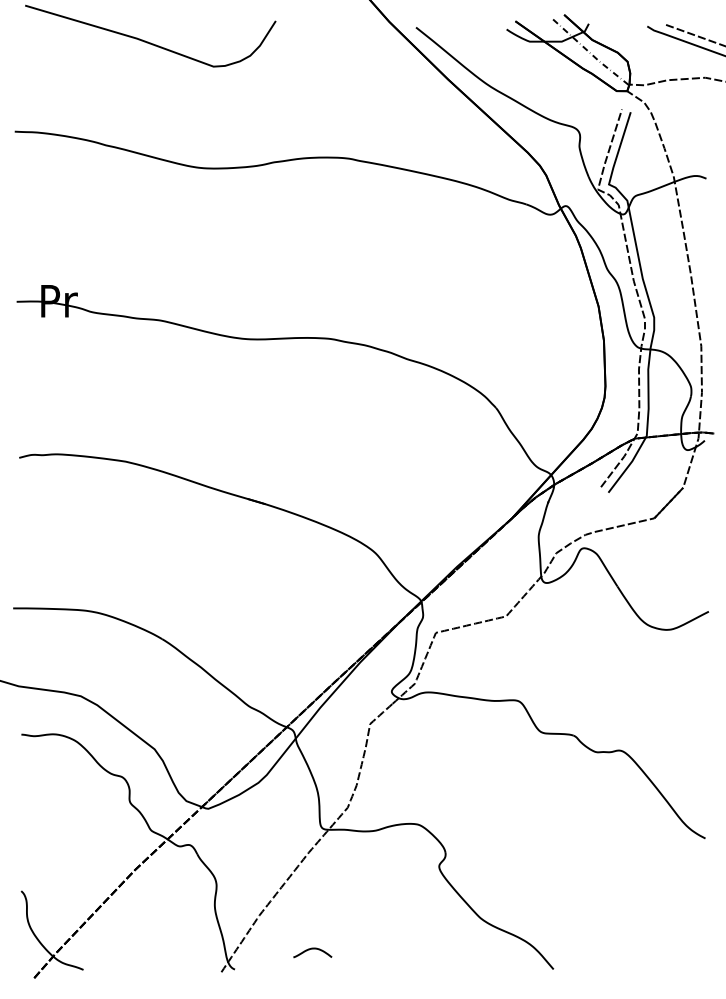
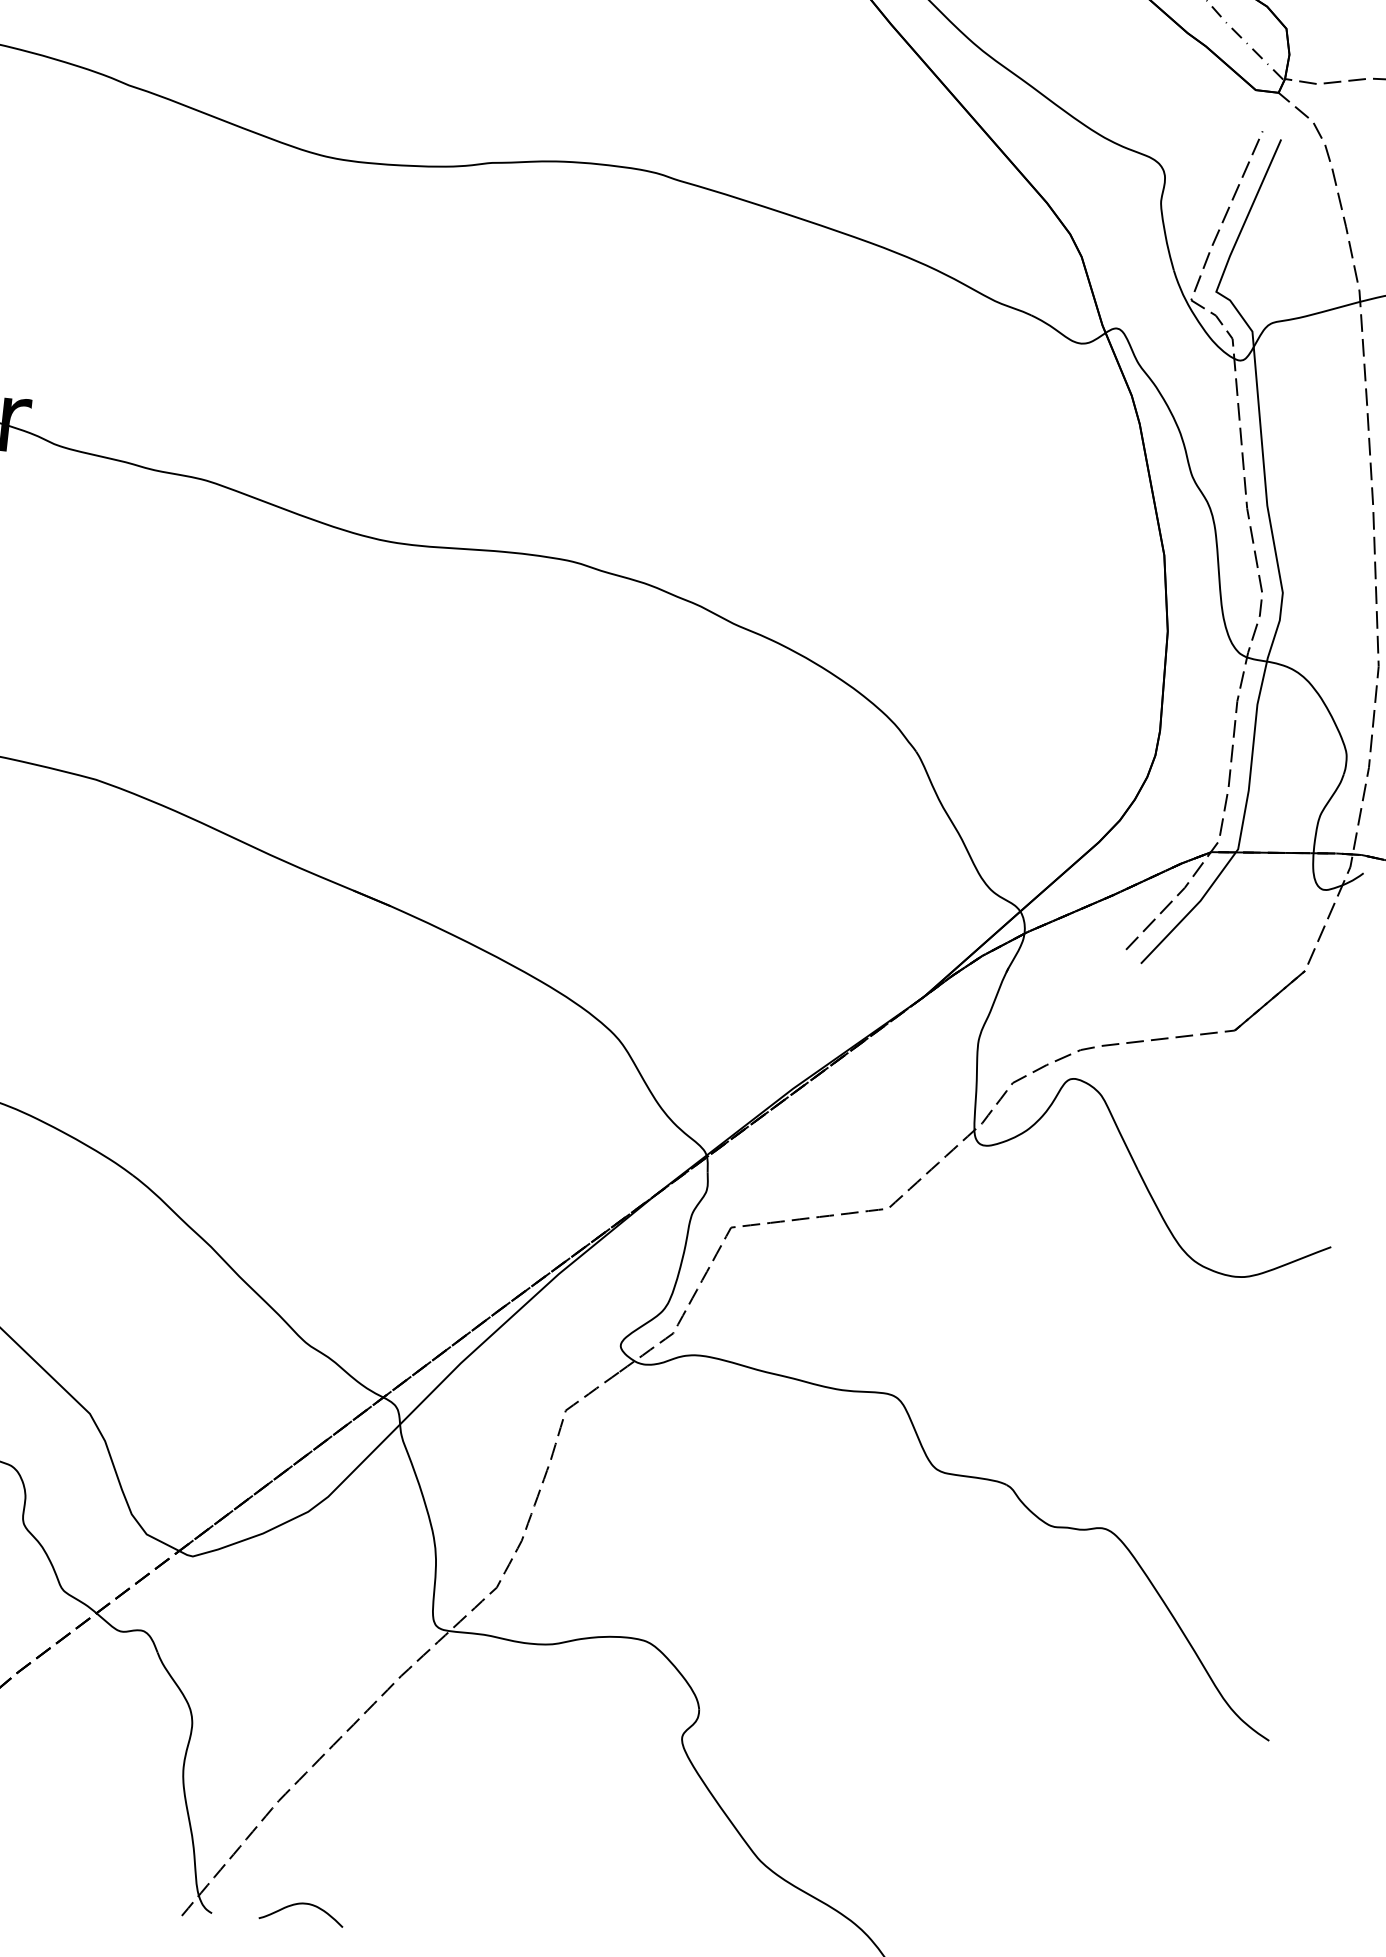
curve: (312, 949) -> (302, 1905), moved

